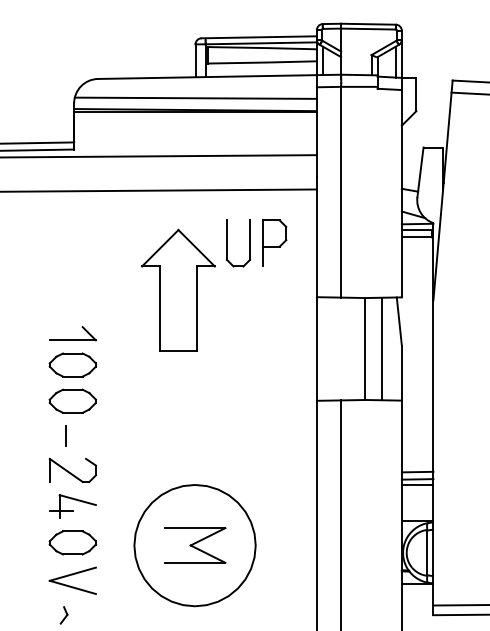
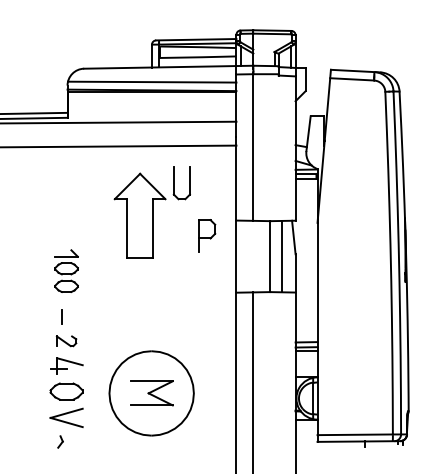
part: (275, 242) -> (207, 235), moved
part: (72, 368) -> (66, 270), size x0.7
part: (72, 470) -> (66, 341), size x0.6

